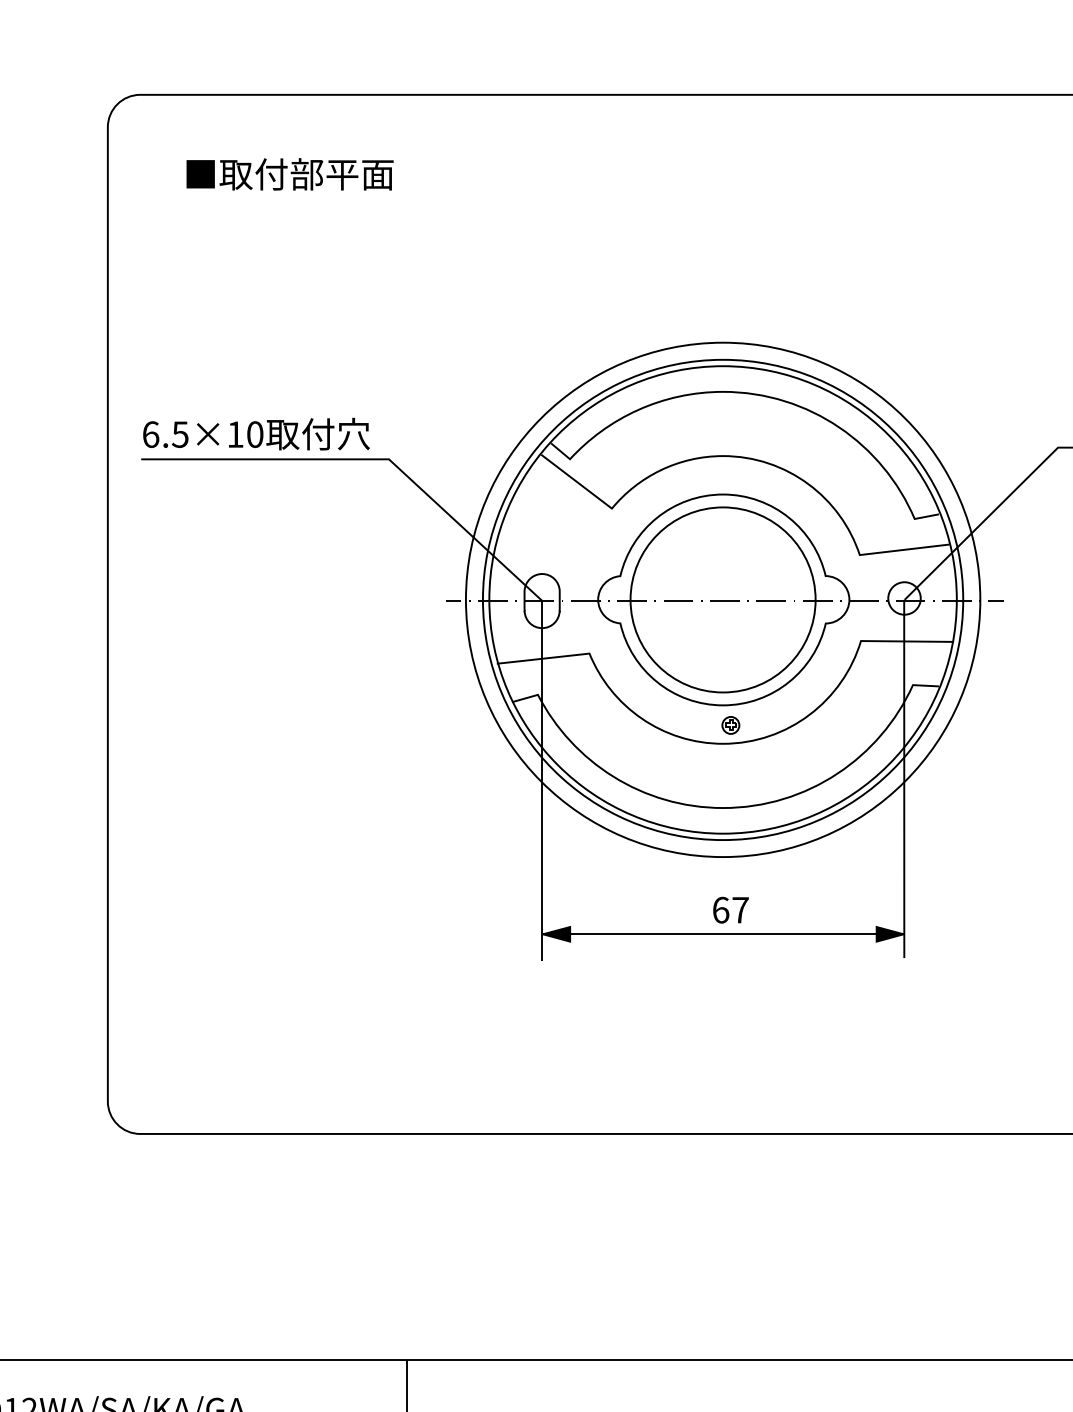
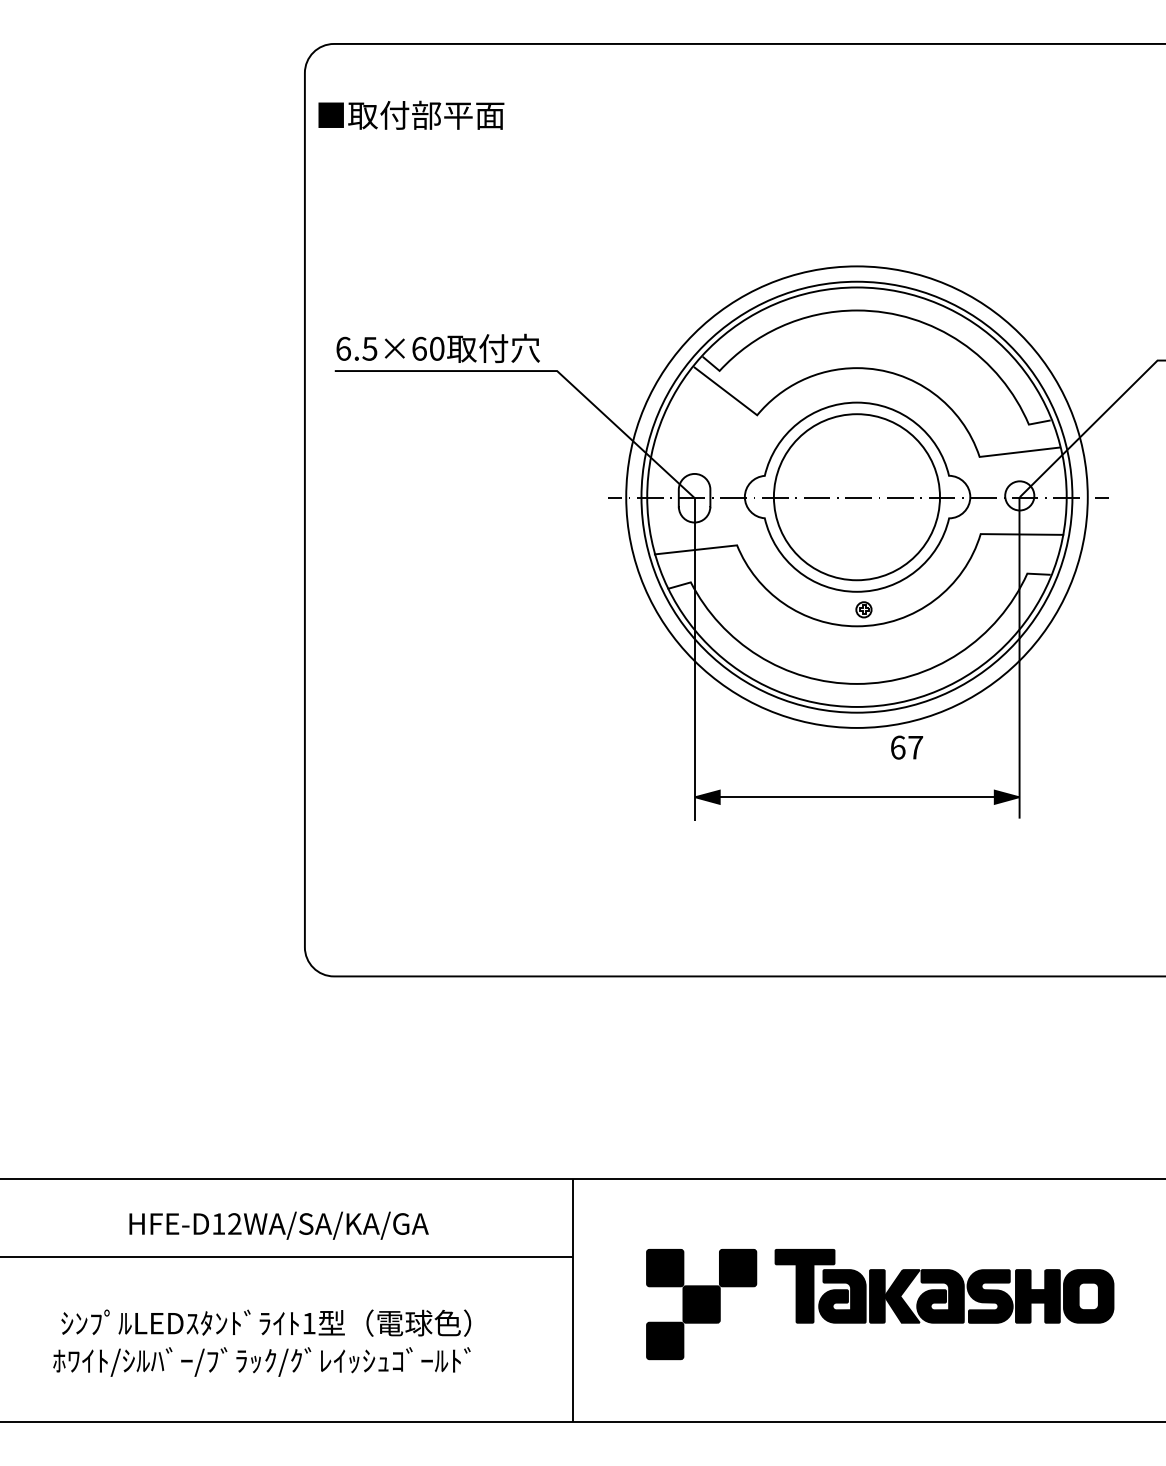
text: (290, 173) -> (411, 114), moved
text: (235, 434) -> (419, 348), 6.5×10 -> 6.5×60
text: (731, 910) -> (907, 747), moved

